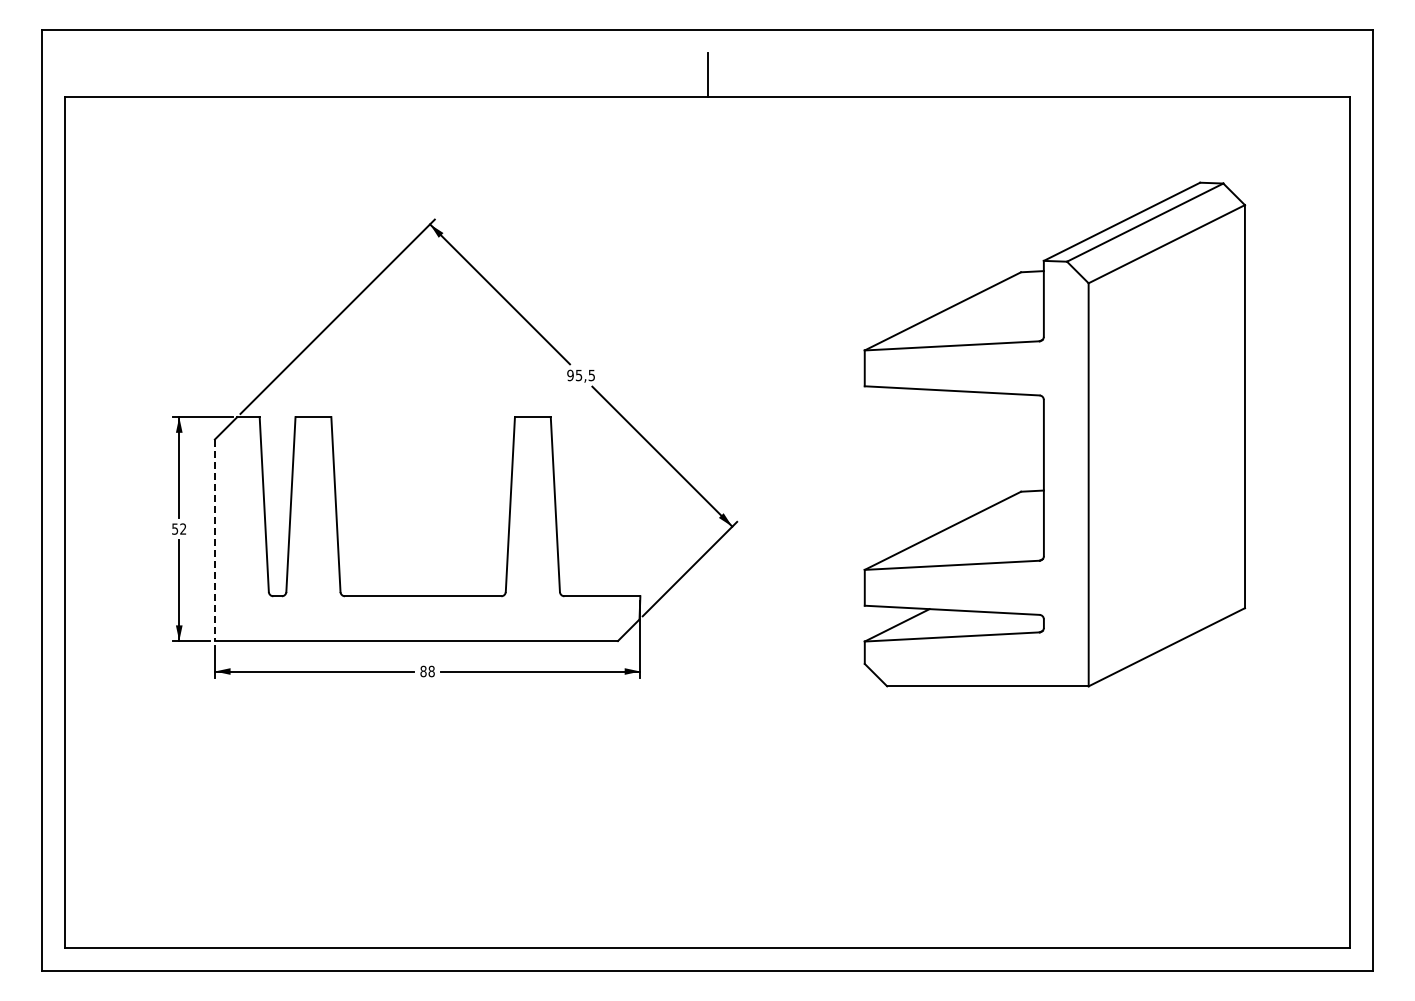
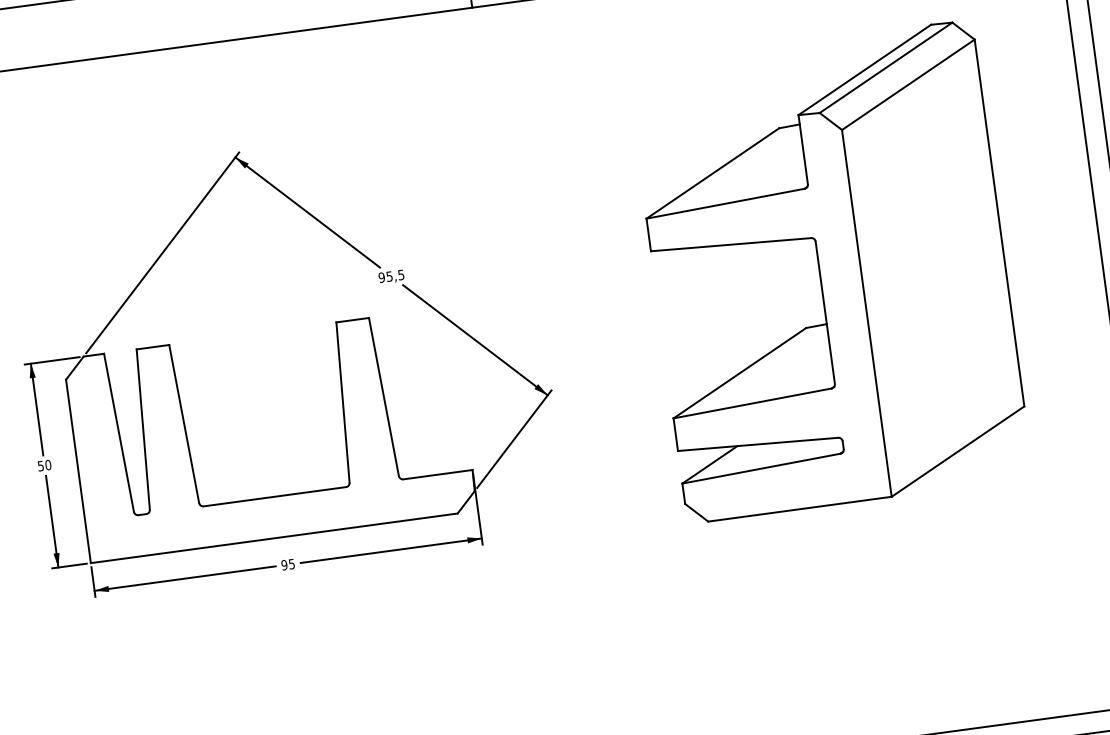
text: (183, 528) -> (48, 464), 52 -> 50
line: (214, 540) -> (78, 471), dashed -> solid
text: (427, 671) -> (288, 564), 88 -> 95

